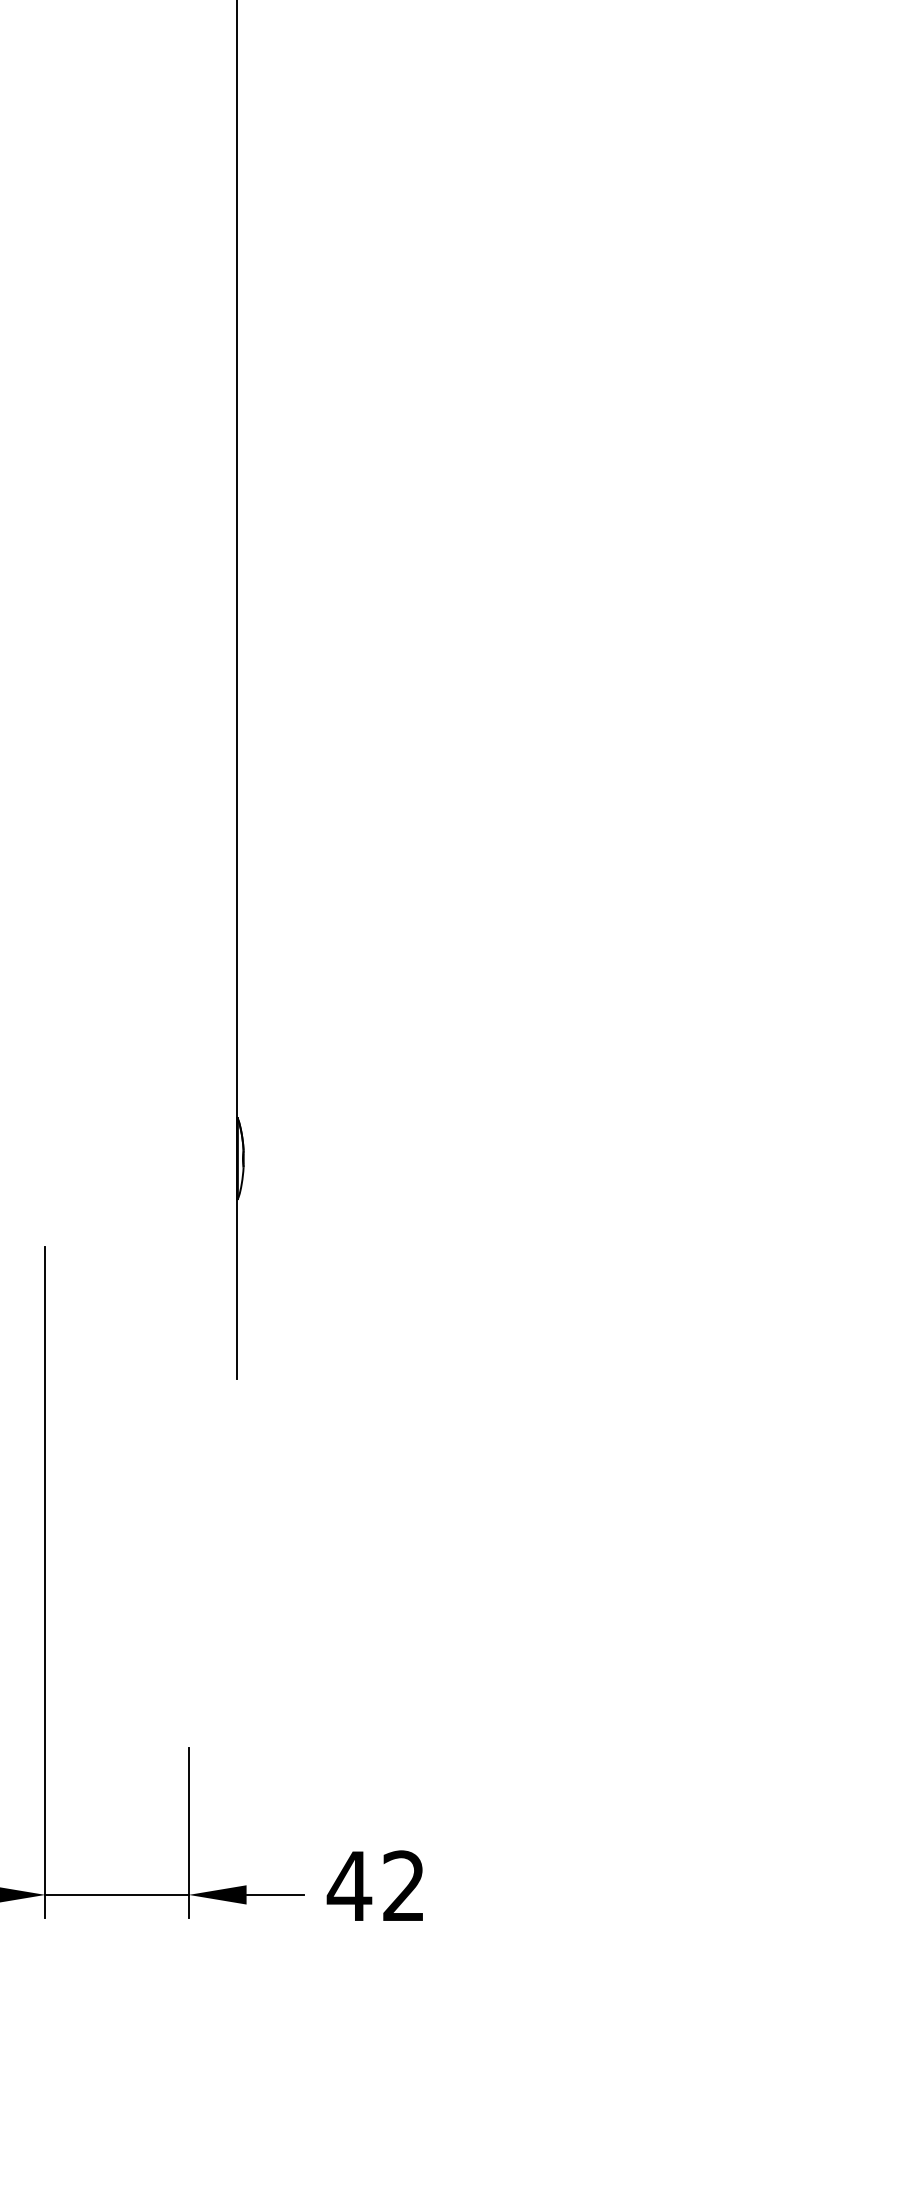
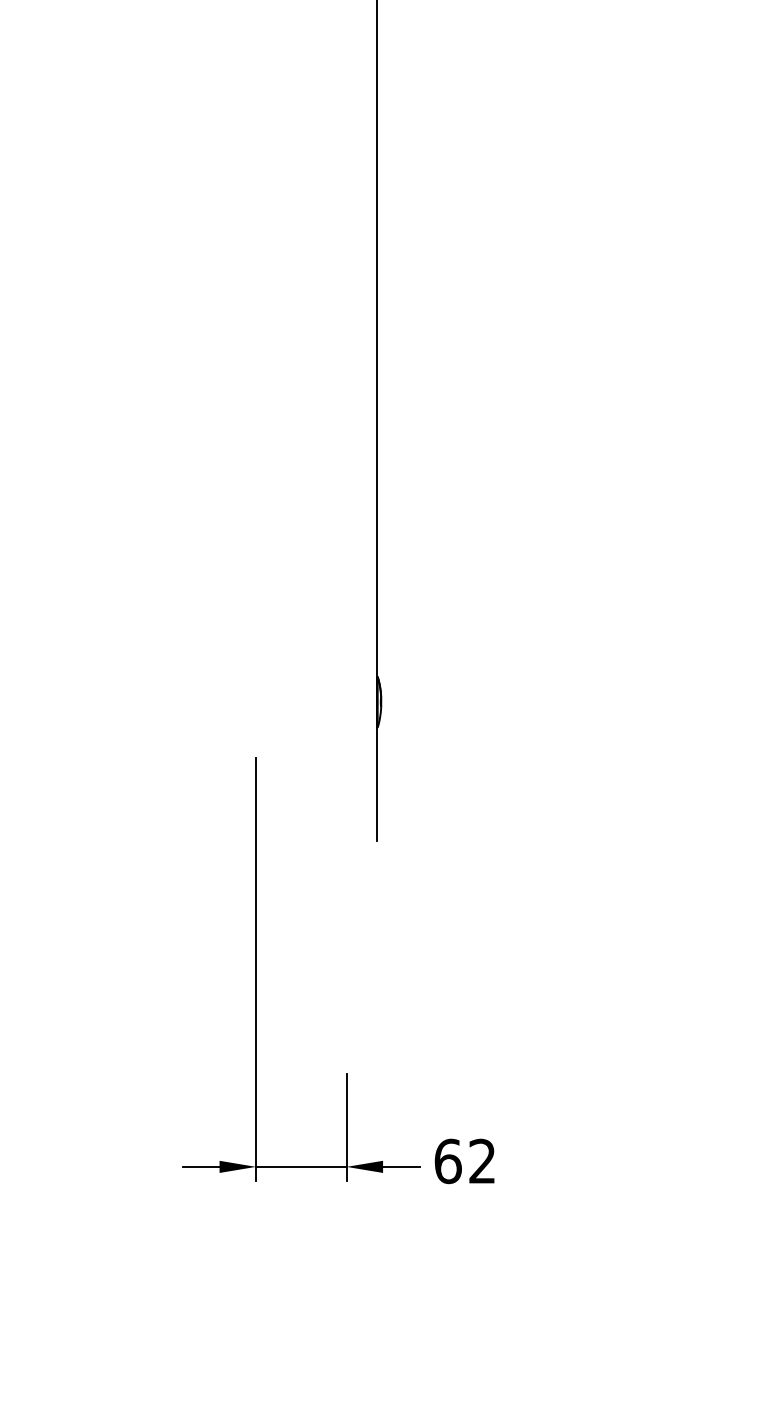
text: (348, 1886) -> (447, 1161), 42 -> 62

